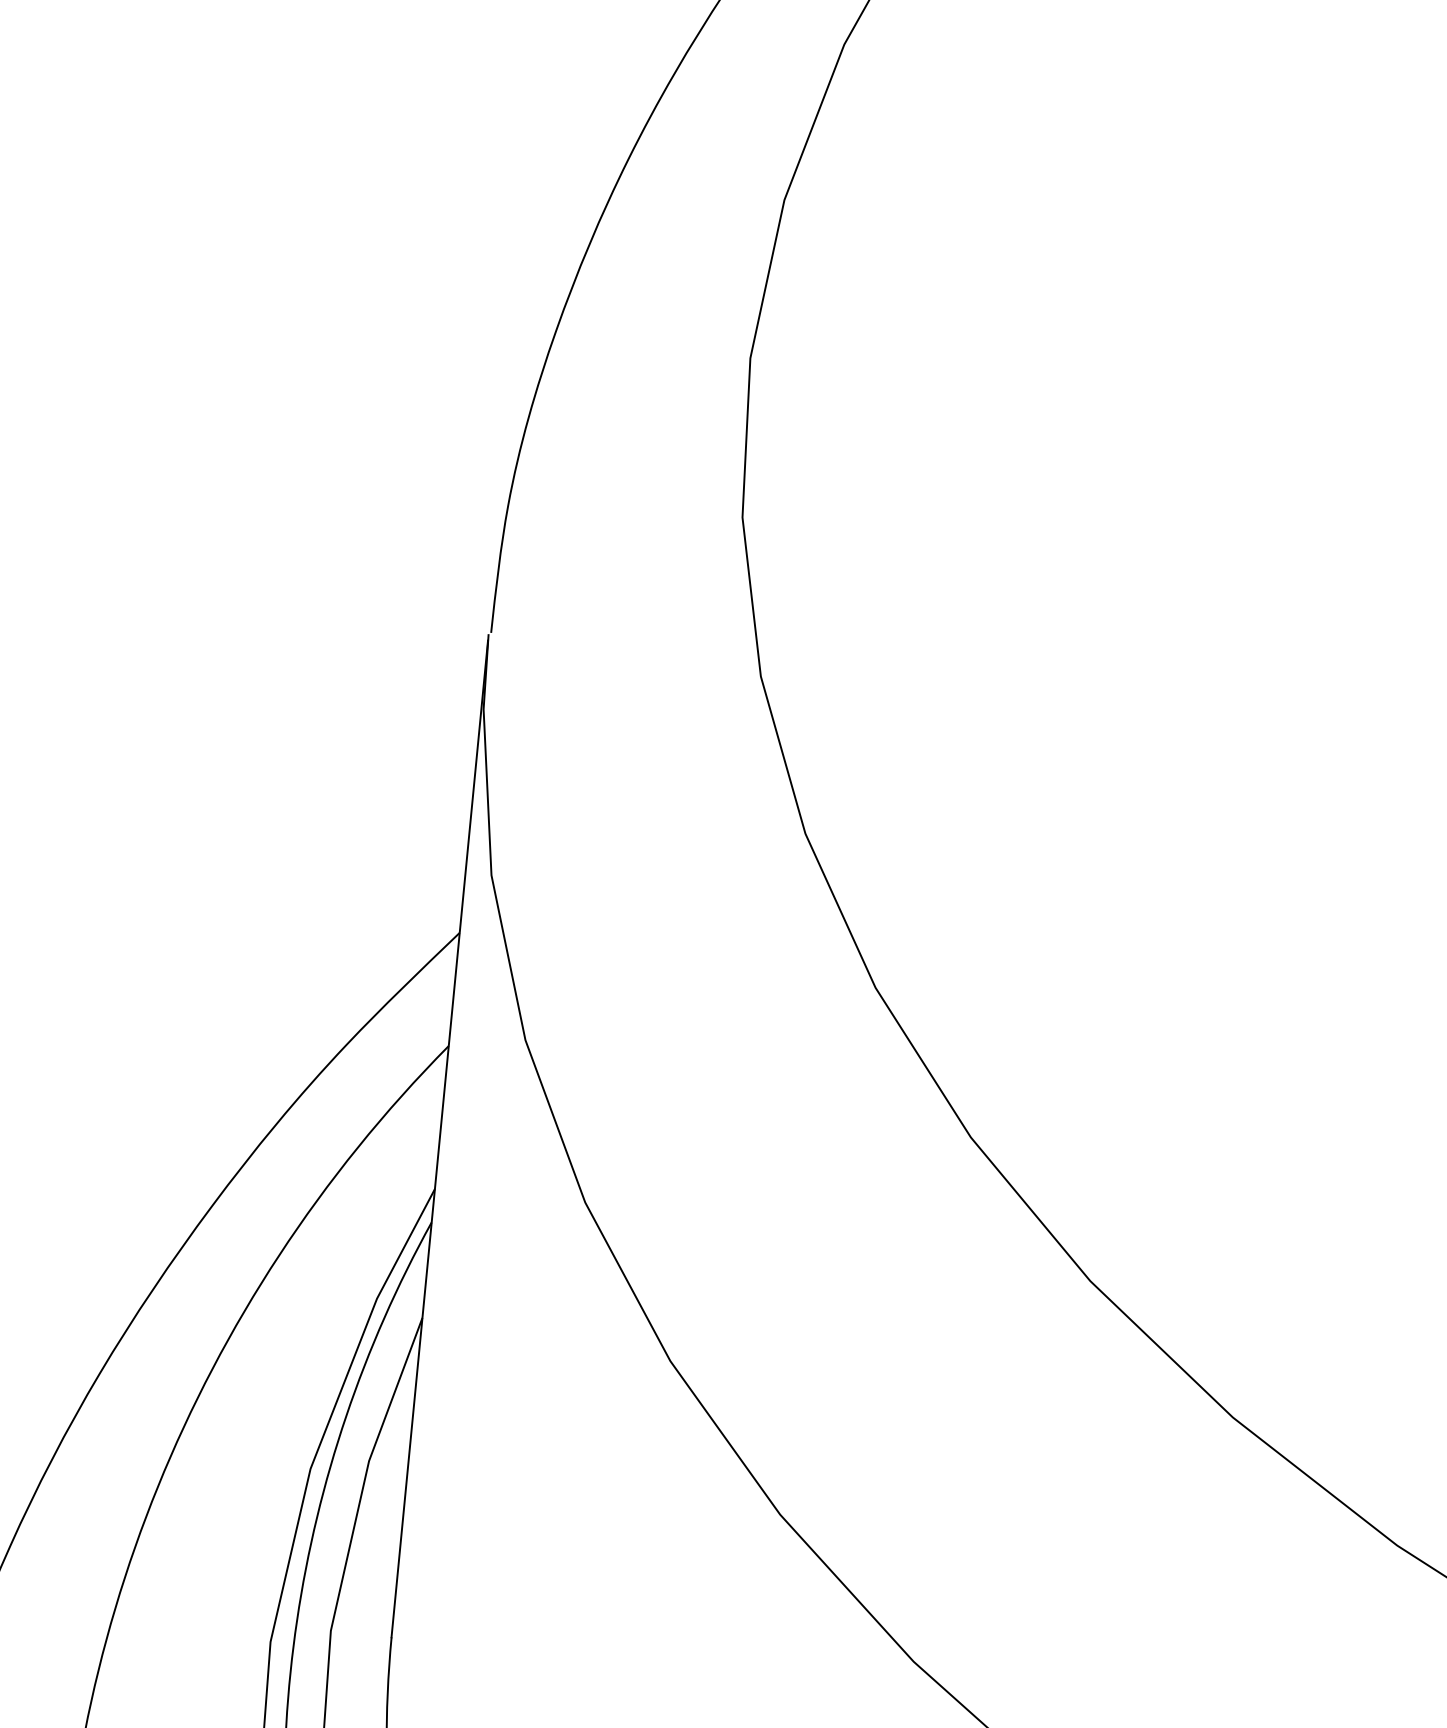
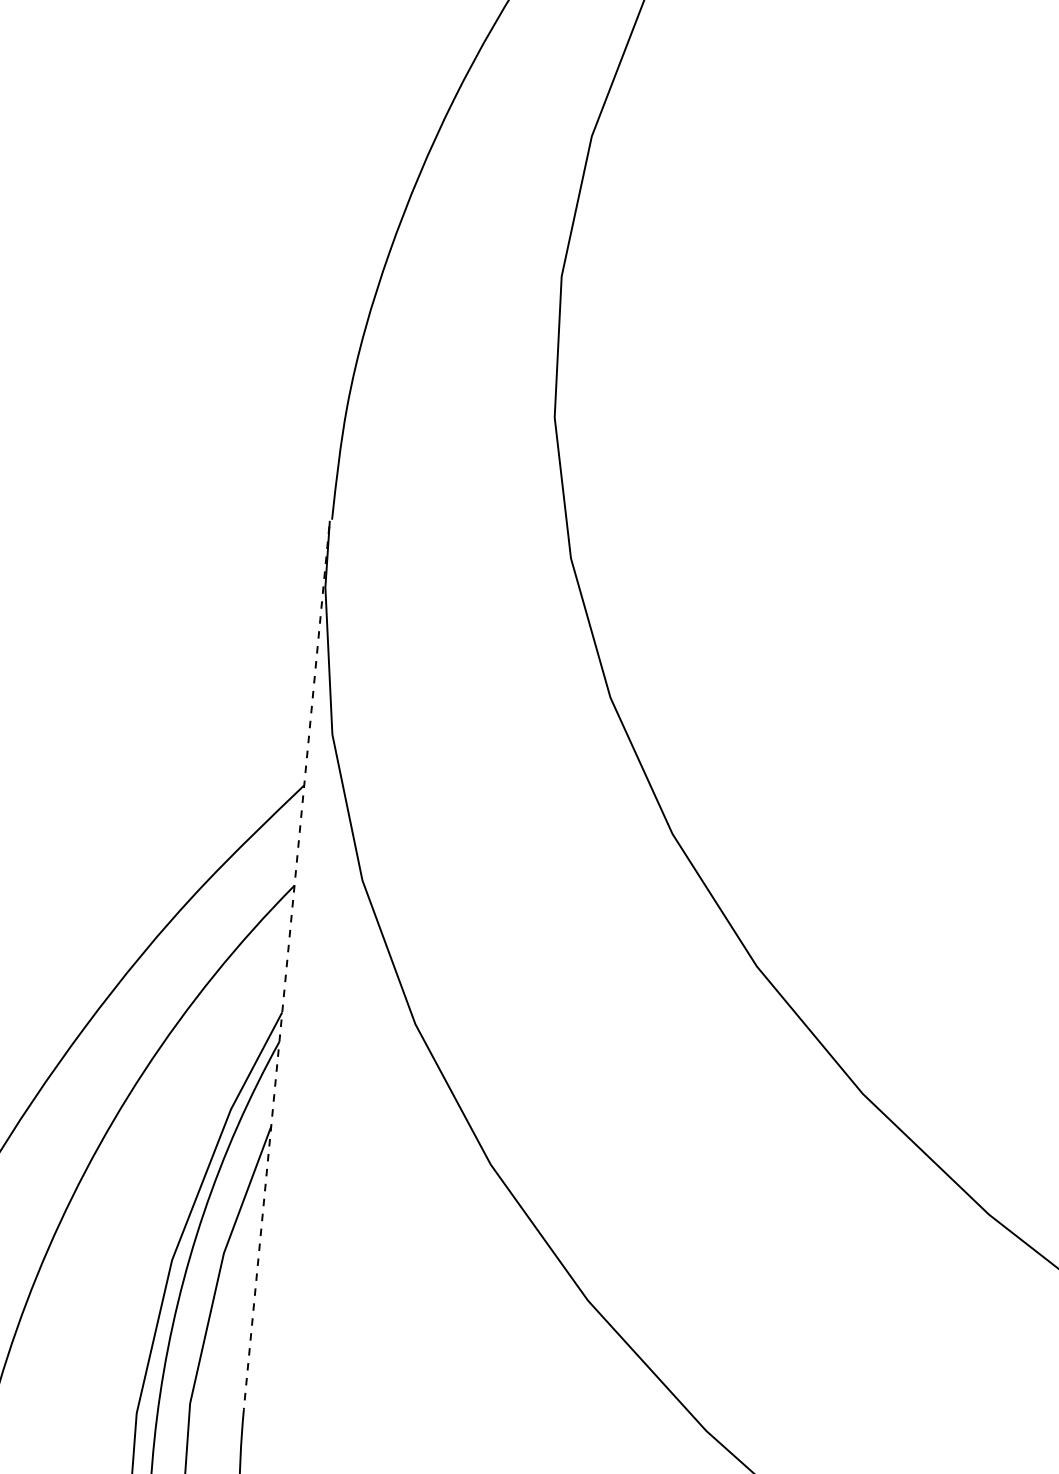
line: (439, 1139) -> (286, 968), solid -> dashed

